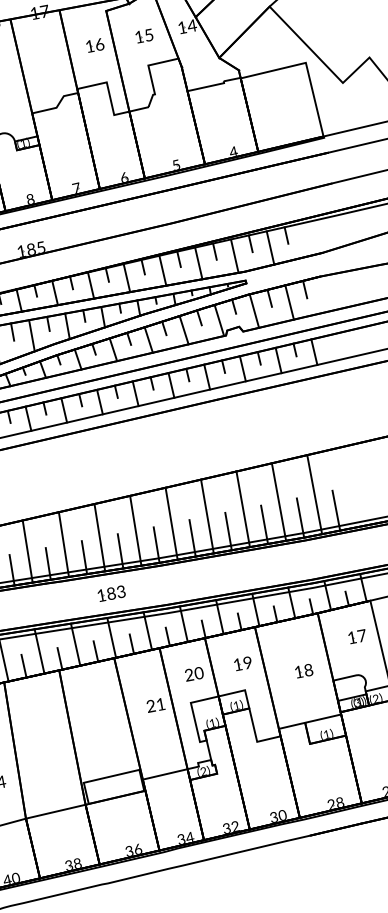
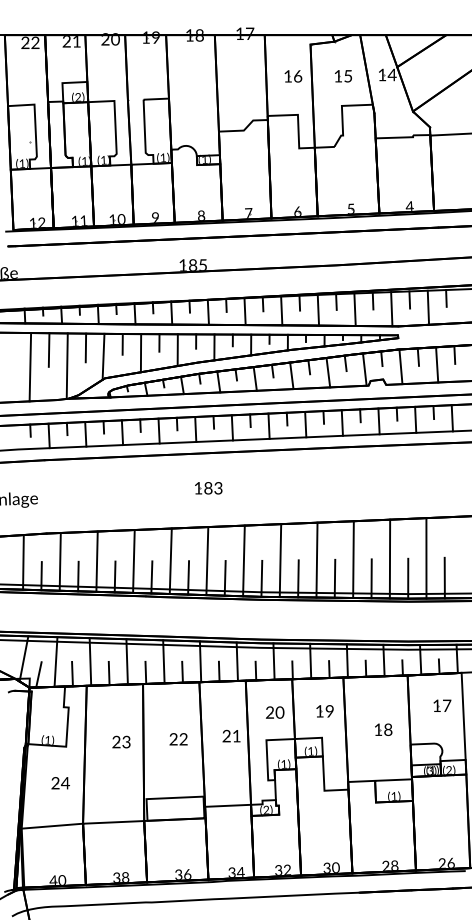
part: (111, 593) -> (208, 488), moved
part: (104, 718) -> (178, 739), added
part: (48, 730) -> (121, 741), added

